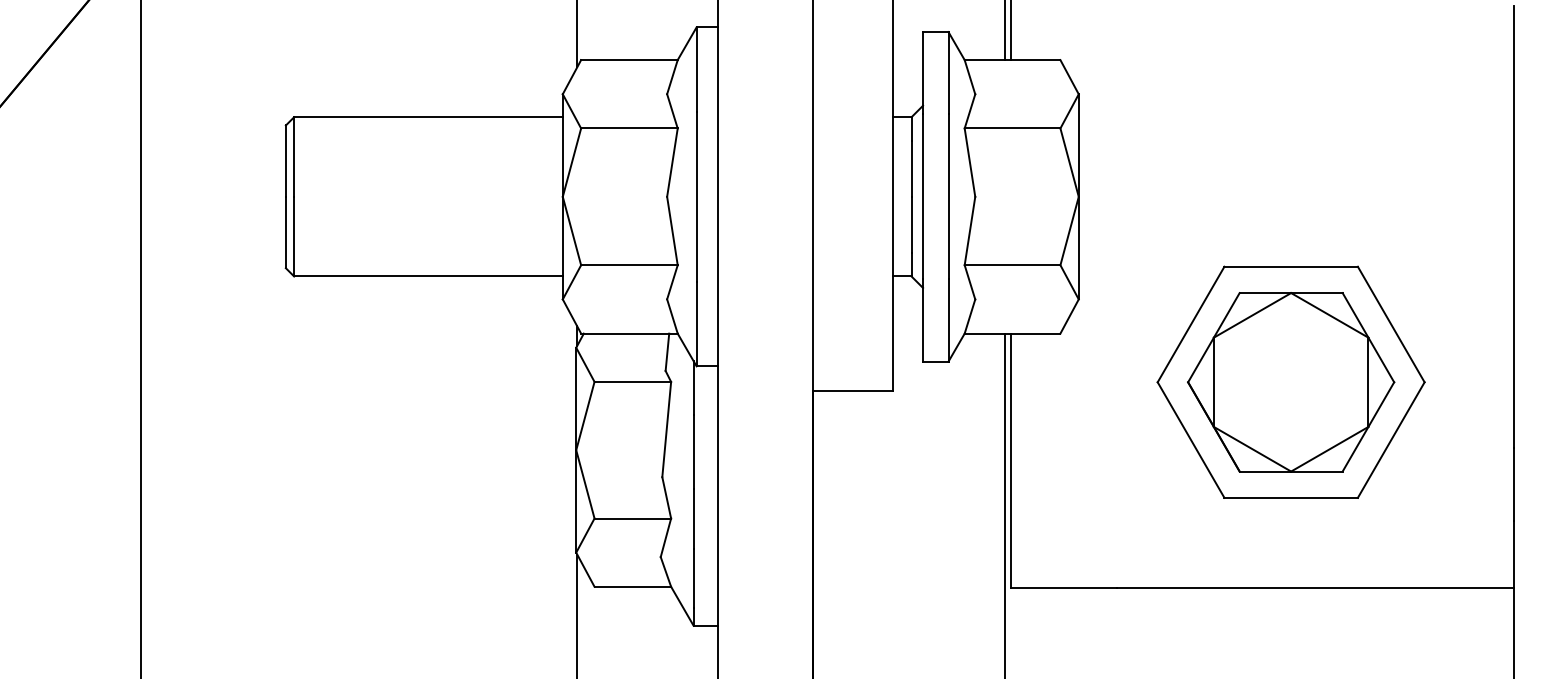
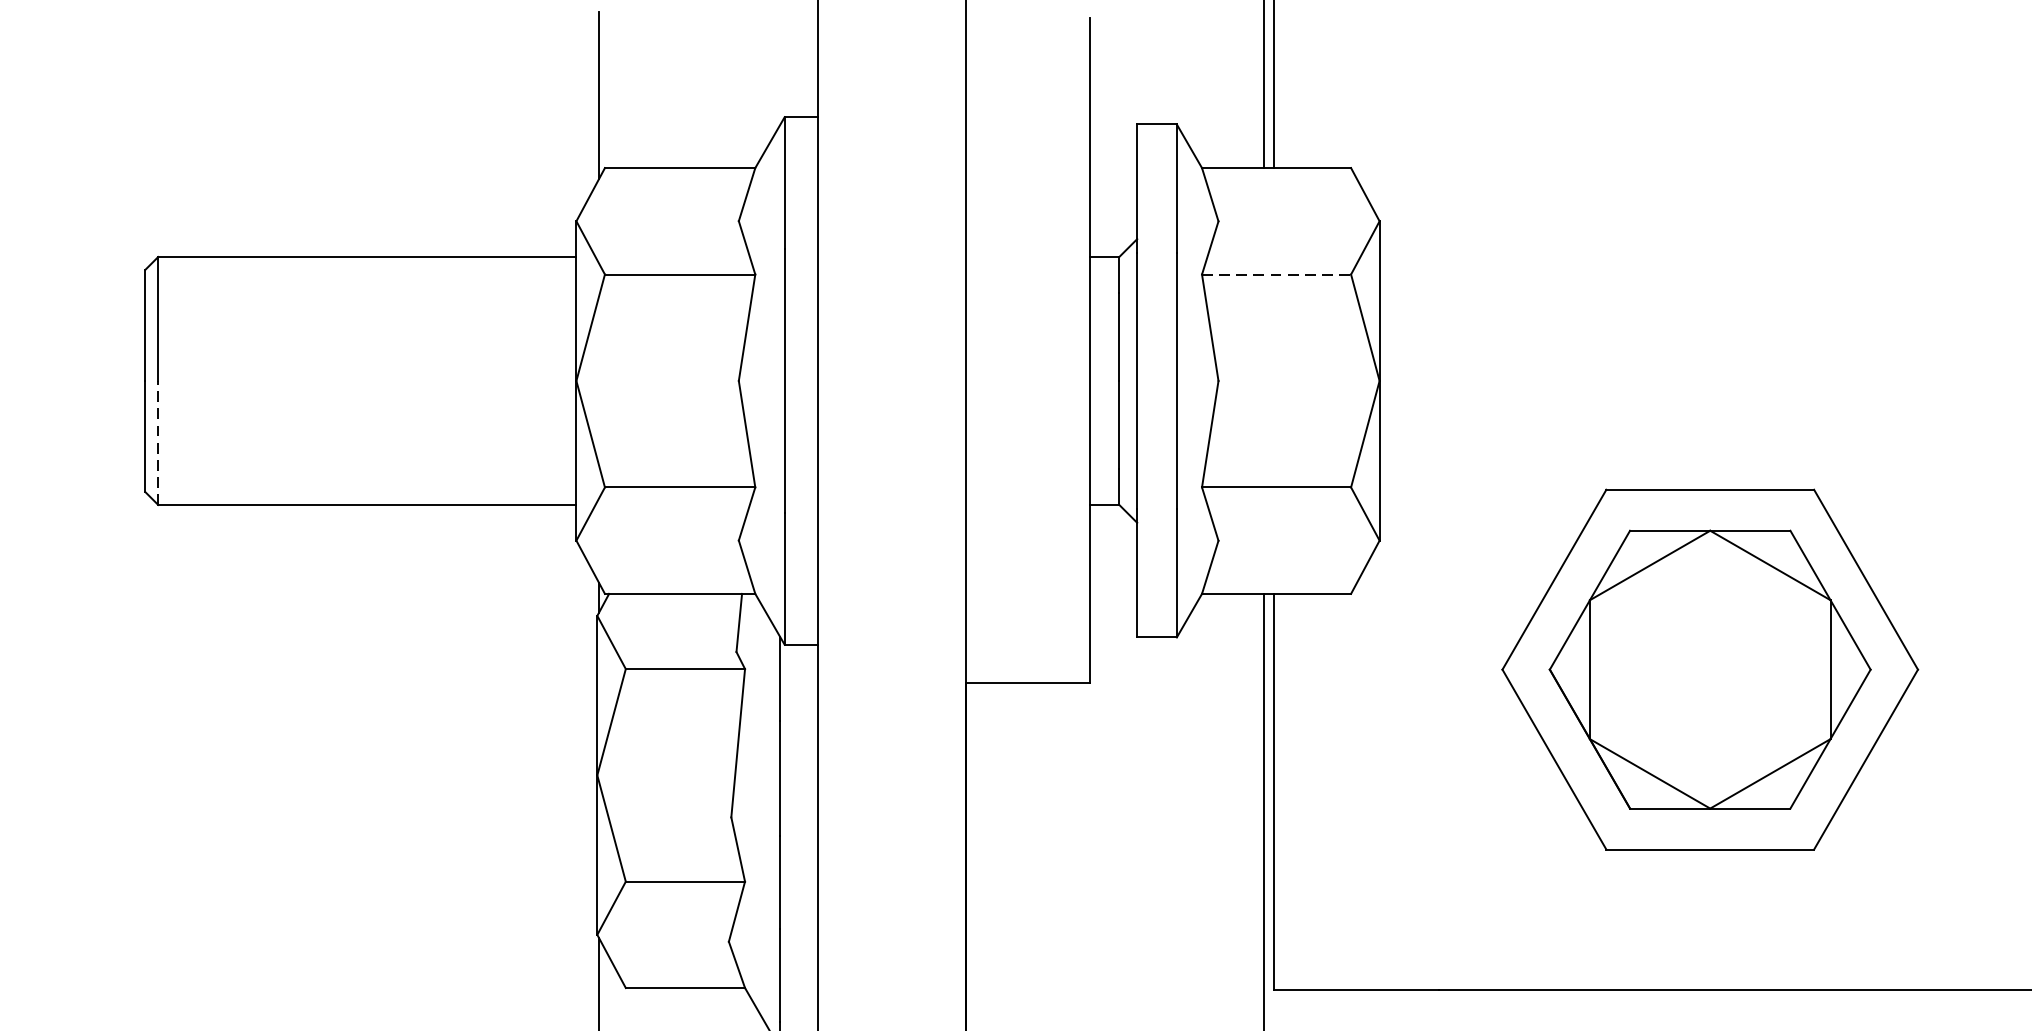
line: (1012, 128) -> (1276, 274), solid -> dashed
line: (294, 236) -> (158, 442), solid -> dashed

